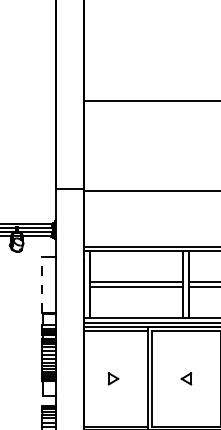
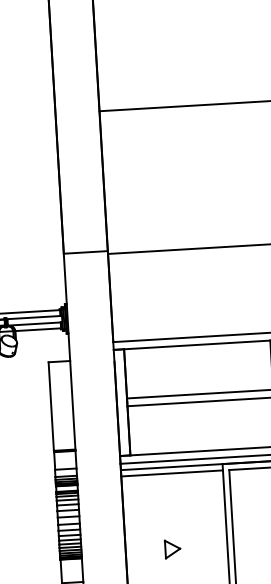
line: (42, 284) -> (51, 406), dashed -> solid

